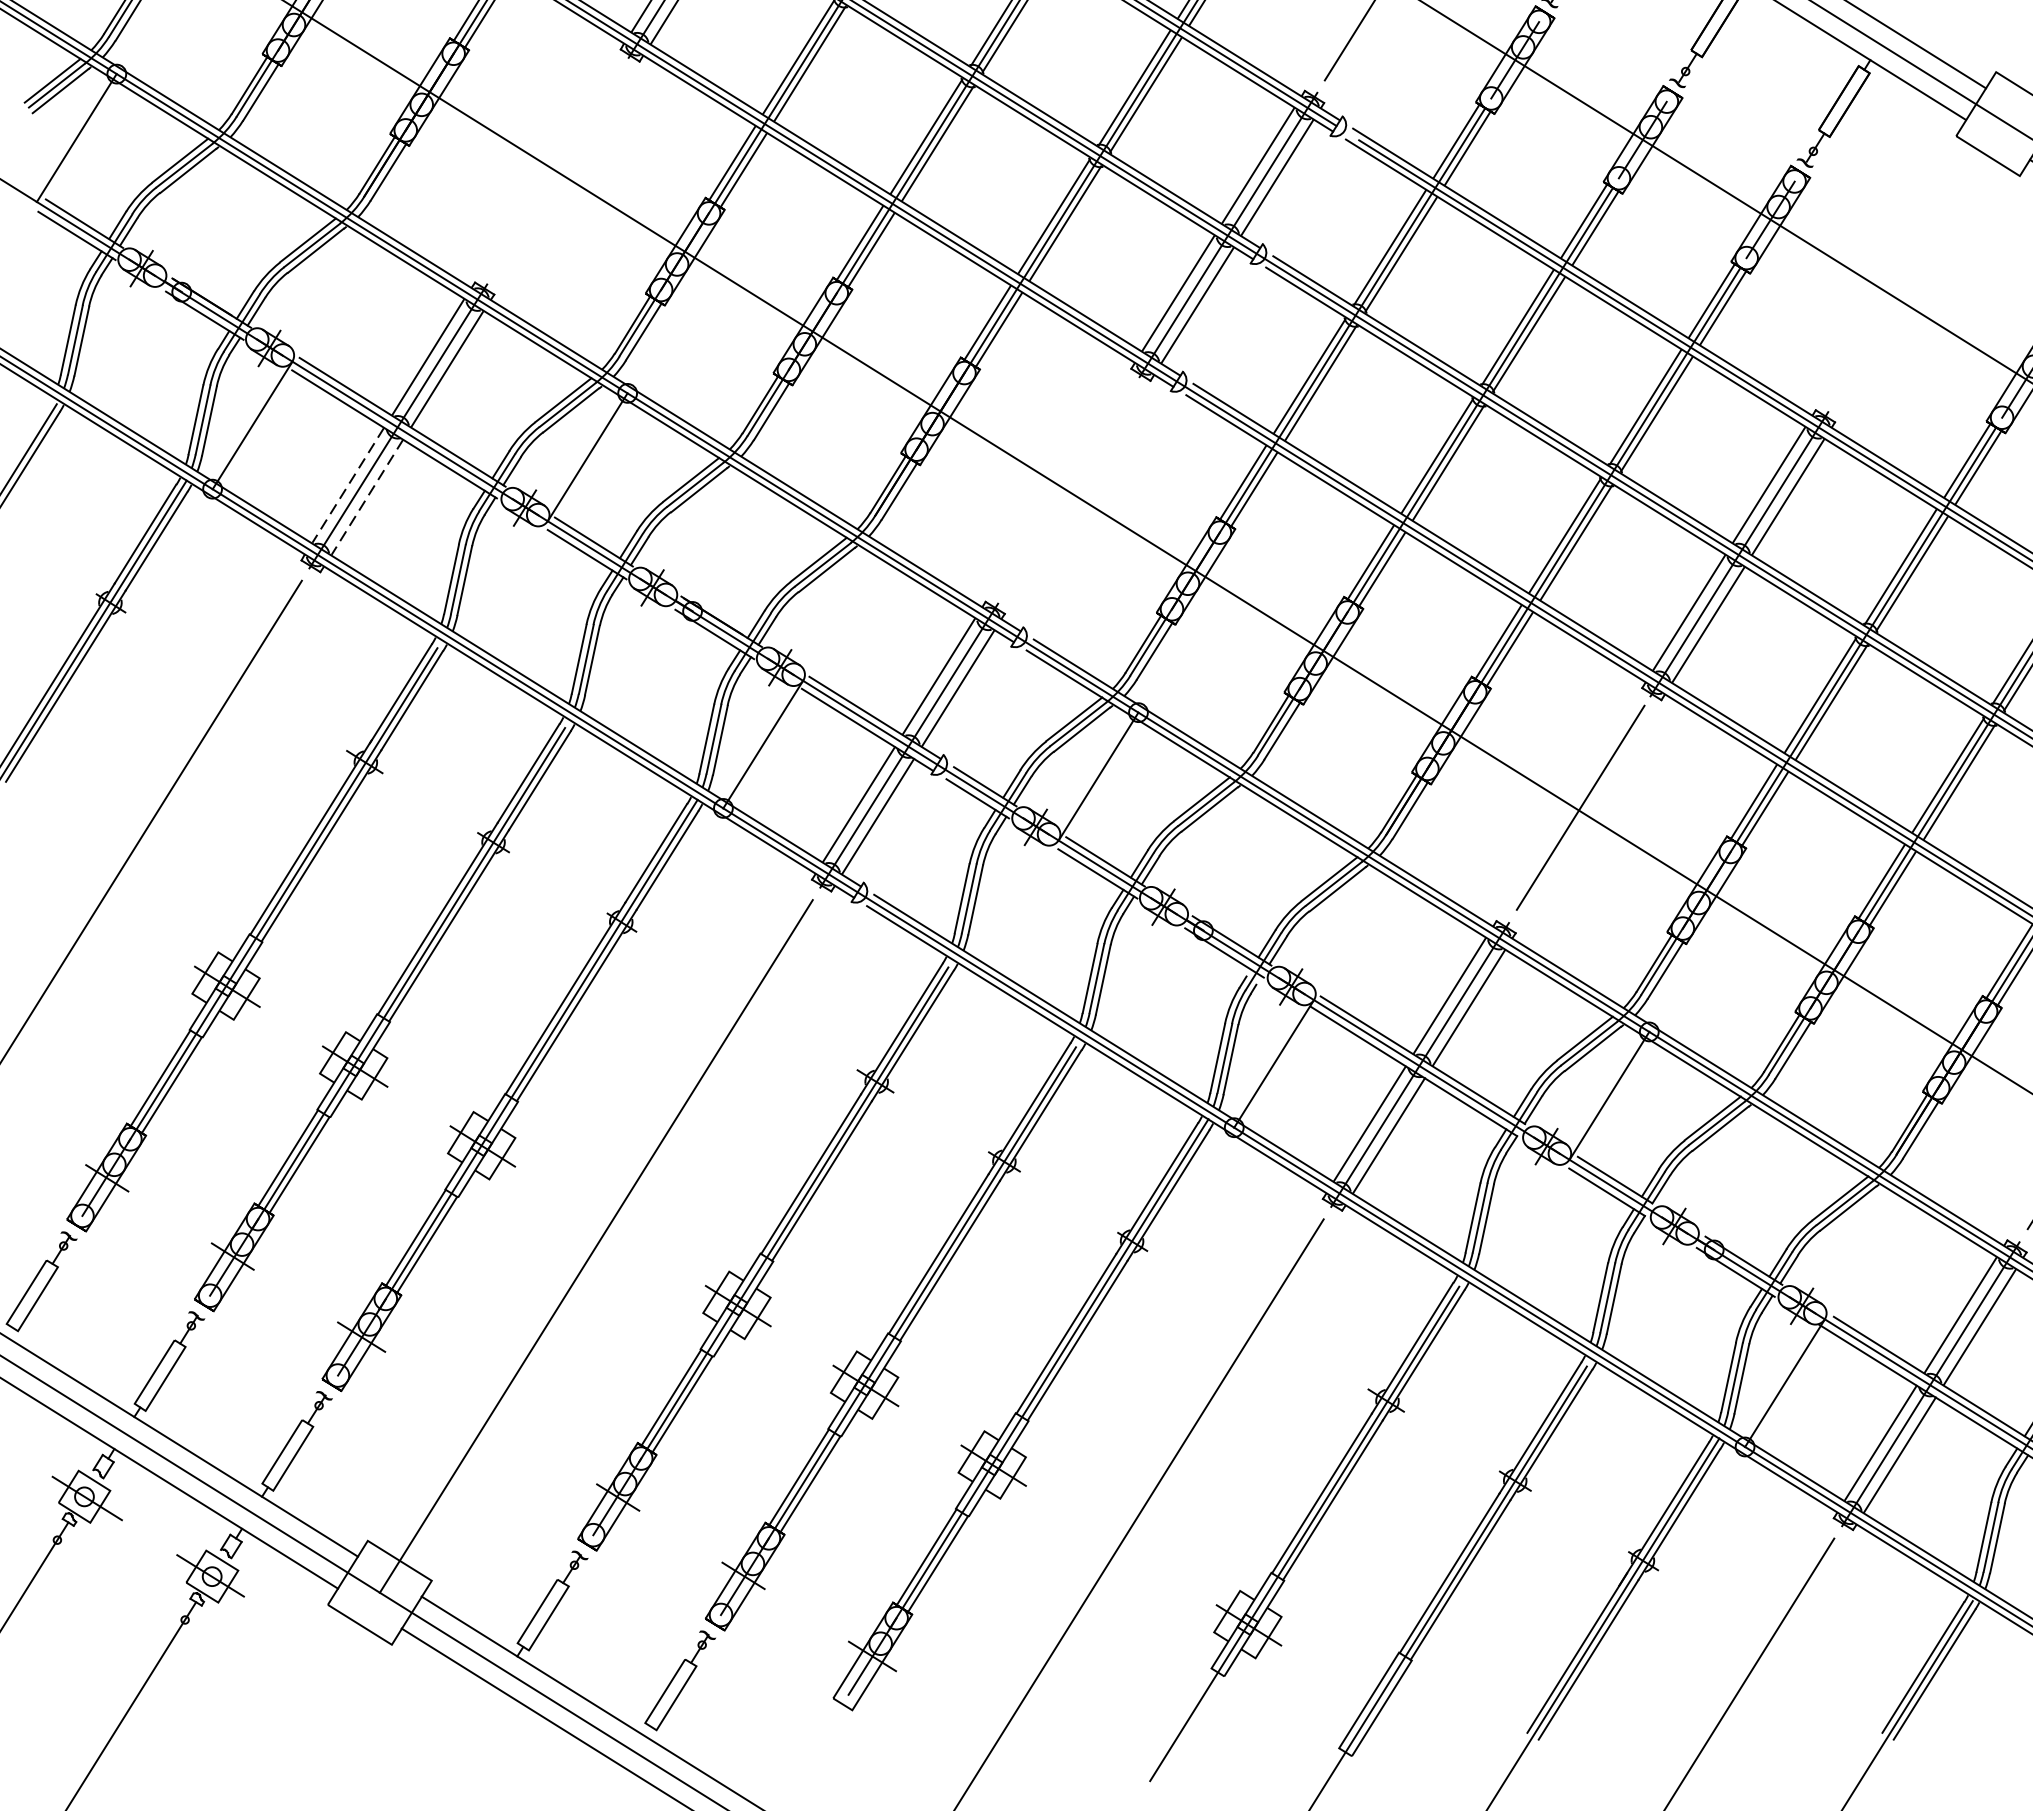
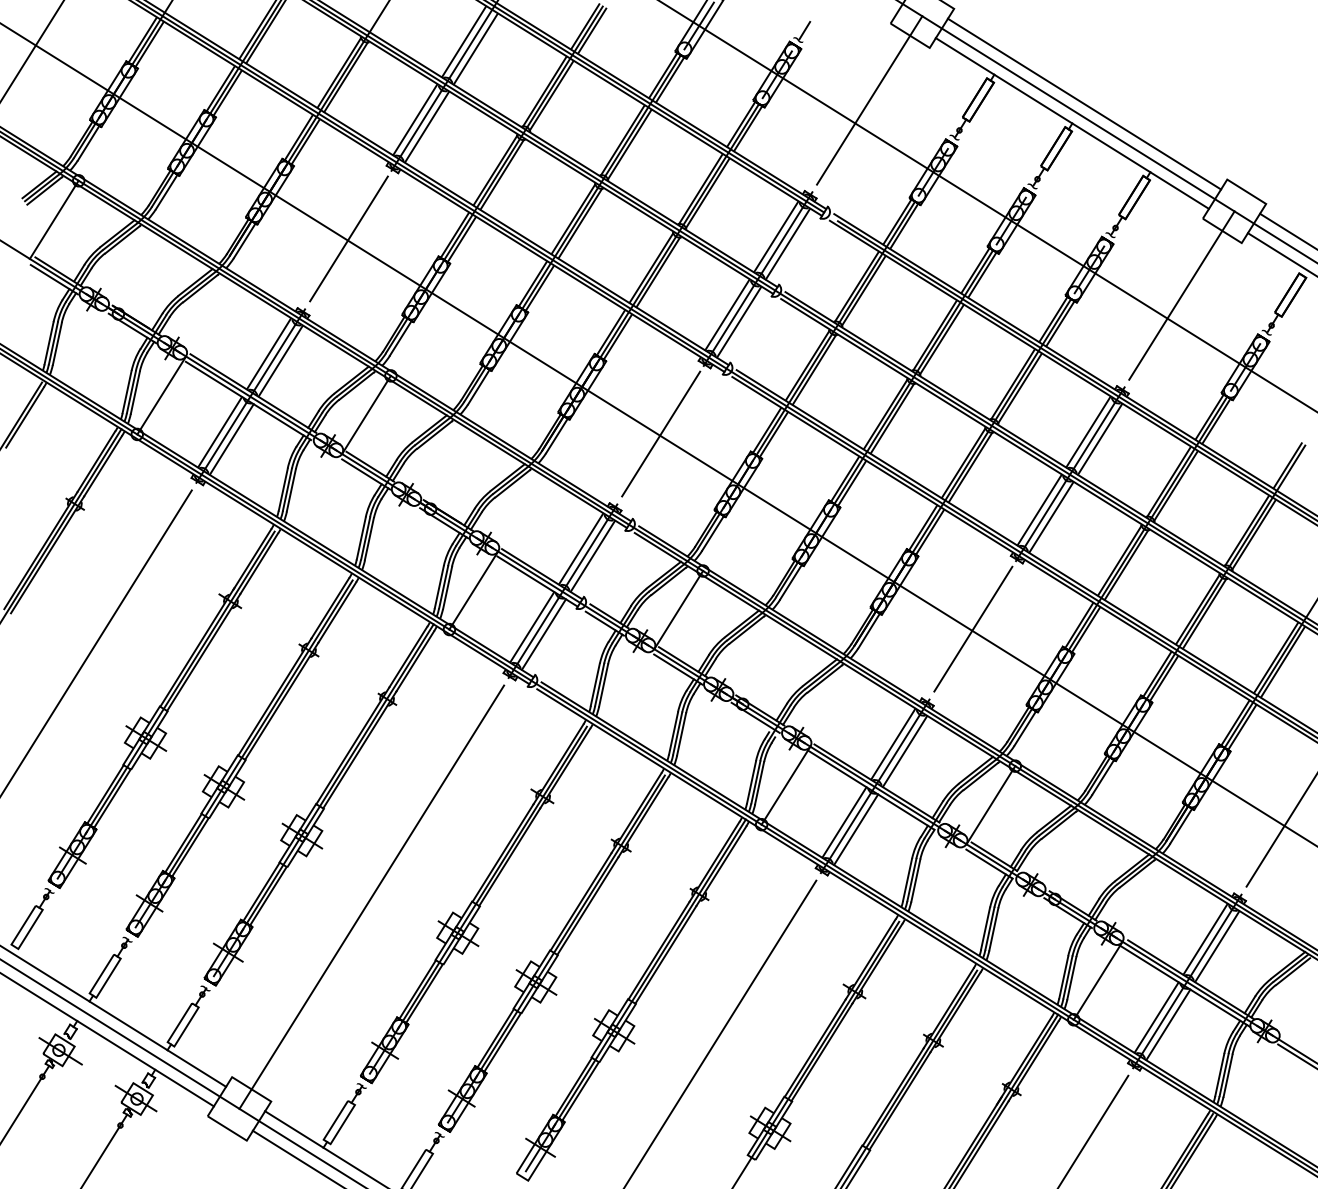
line: (558, 168) -> (348, 238), added
line: (1921, 261) -> (1181, 295), added
line: (347, 485) -> (219, 432), dashed -> solid
line: (1070, 487) -> (661, 433), added
line: (366, 497) -> (231, 439), dashed -> solid

